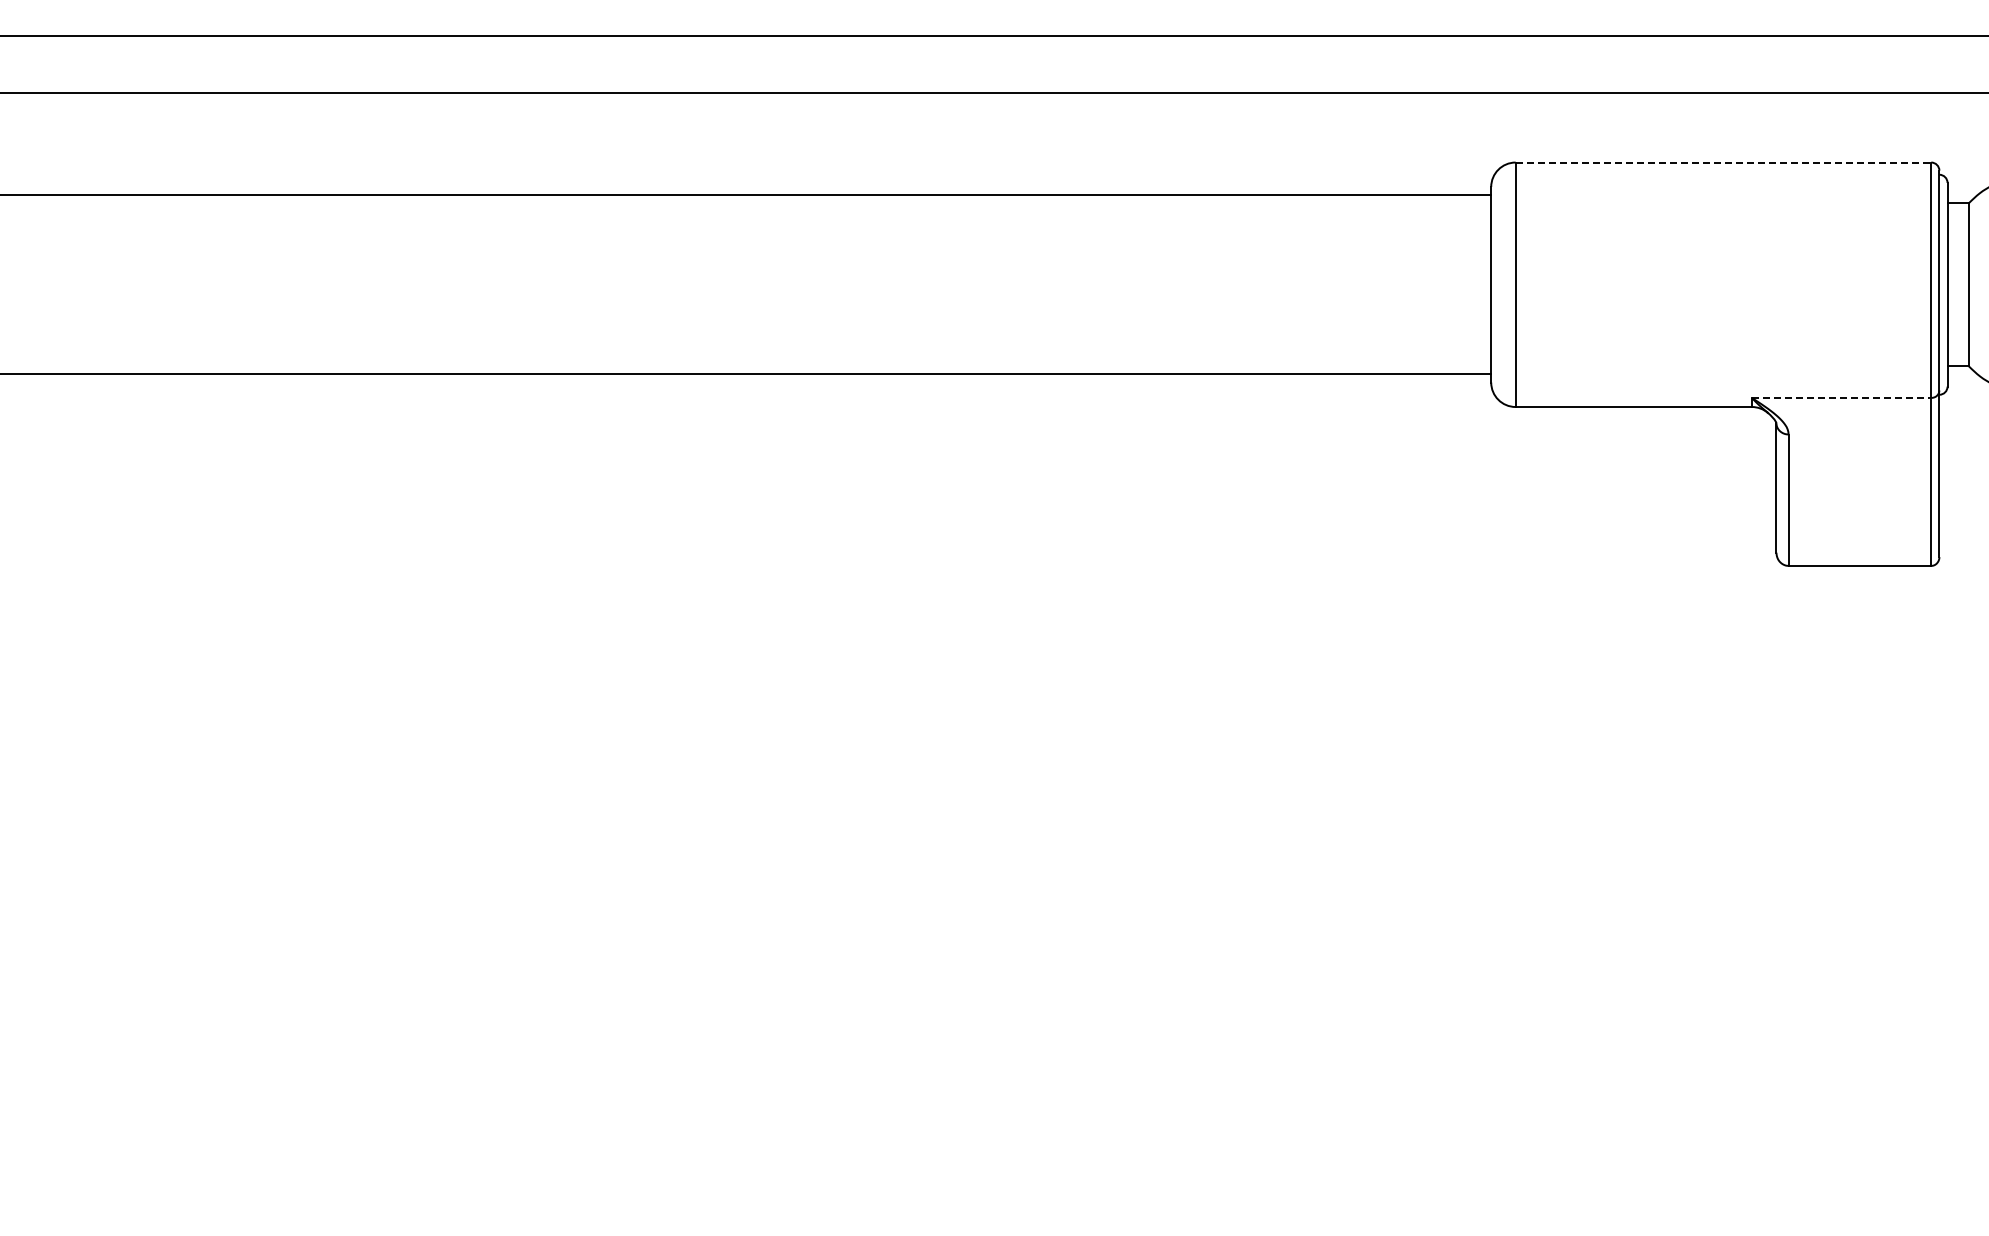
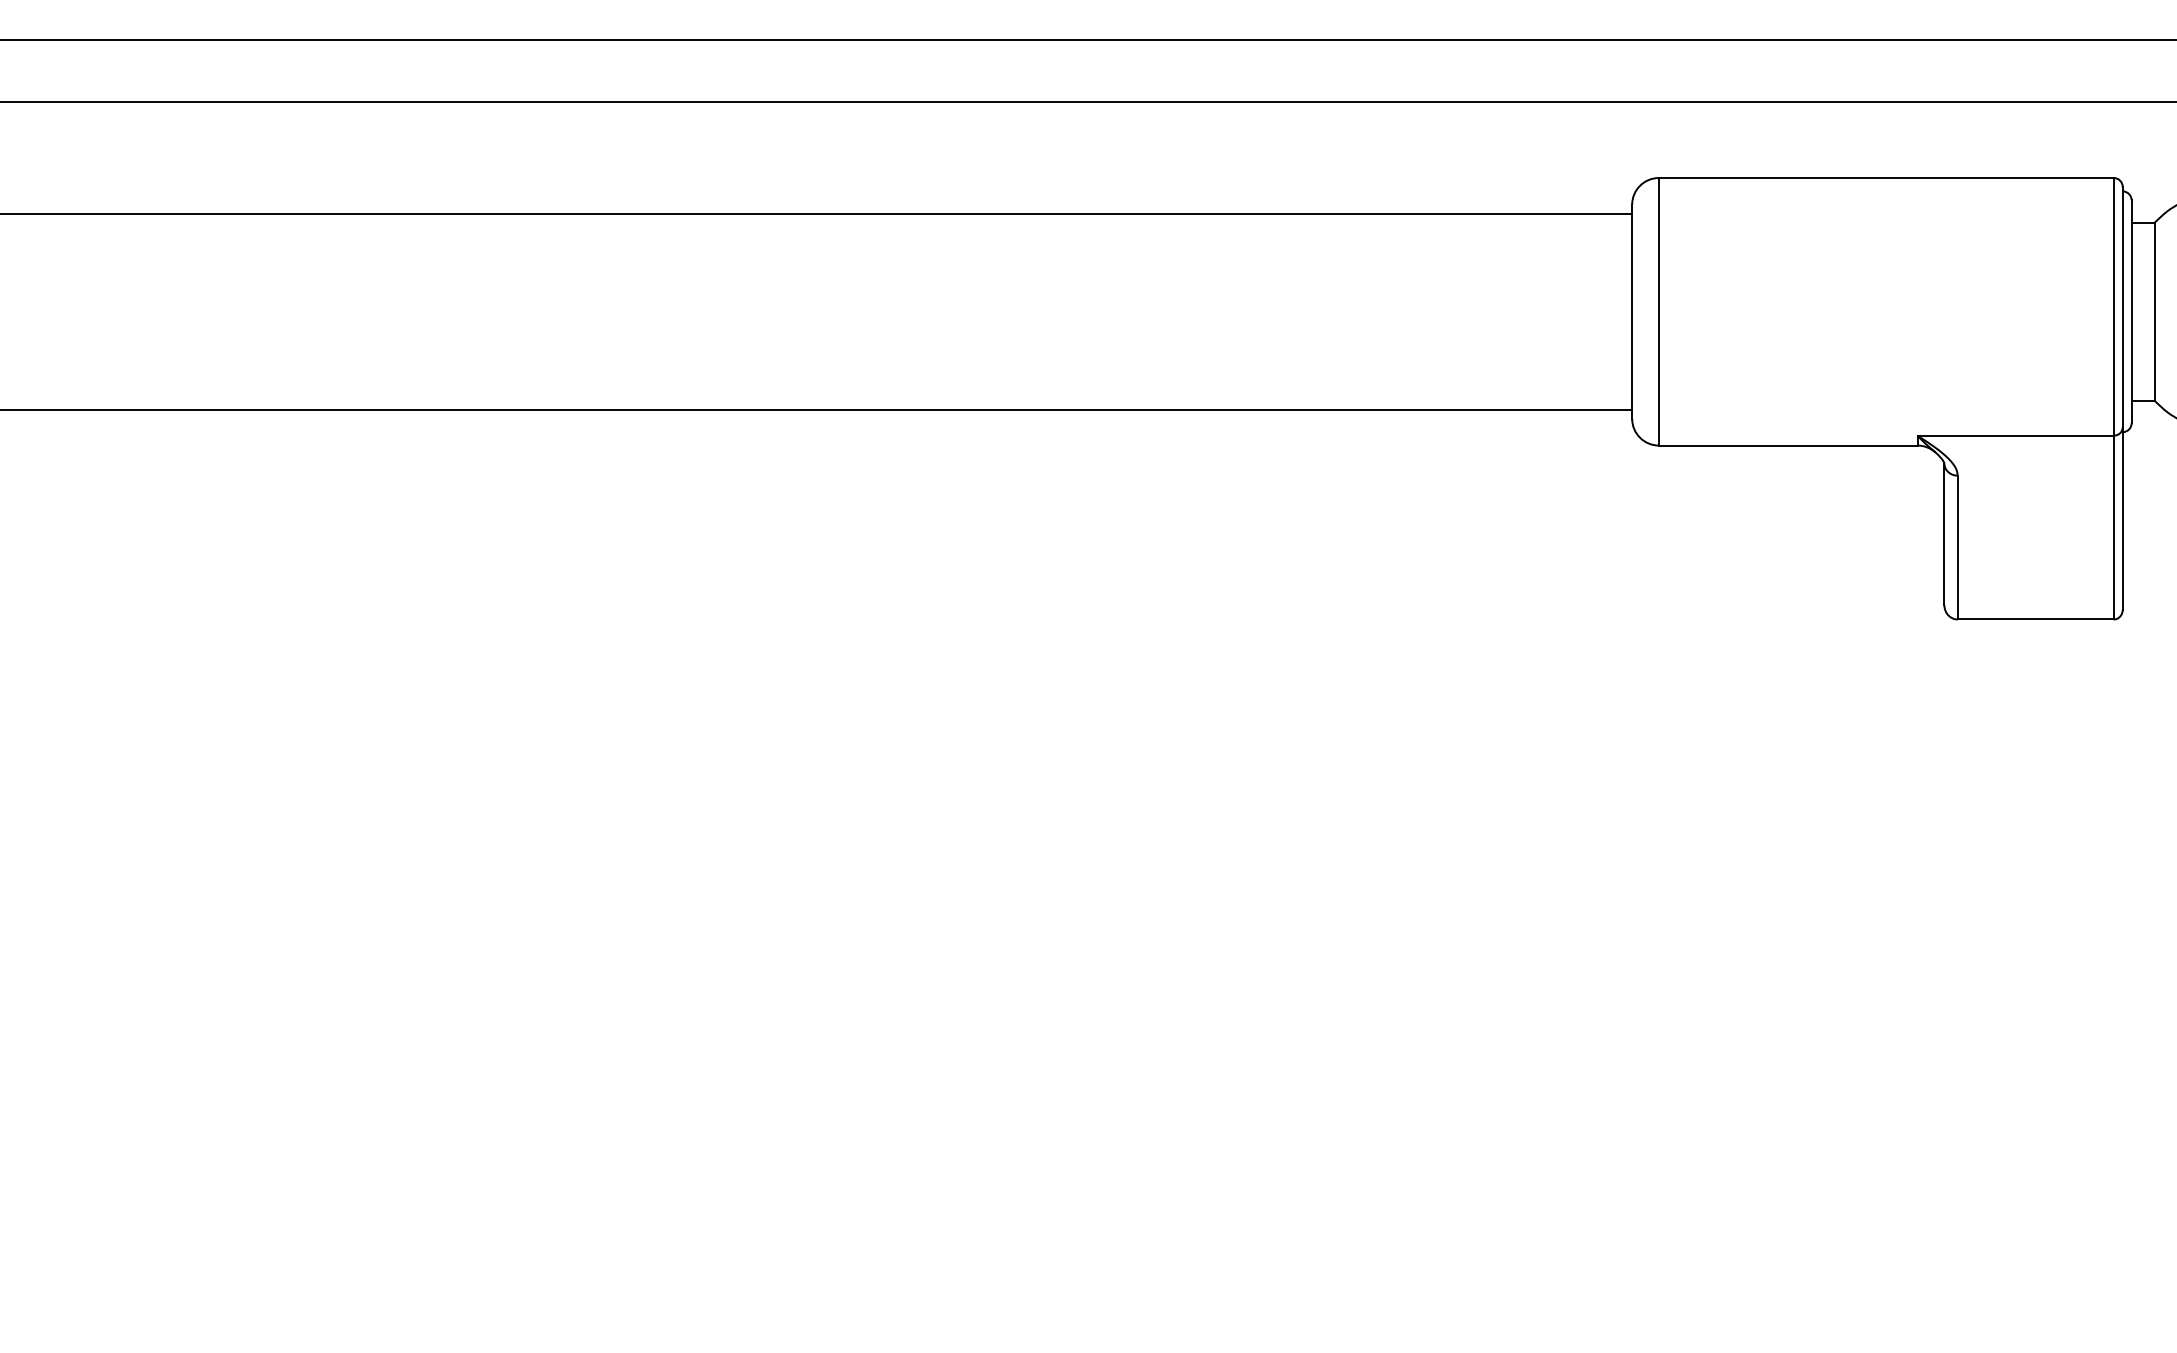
line: (1723, 162) -> (1886, 177), dashed -> solid
line: (1841, 397) -> (2015, 435), dashed -> solid

